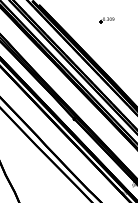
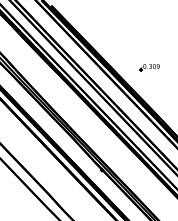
part: (106, 20) -> (148, 68), moved

